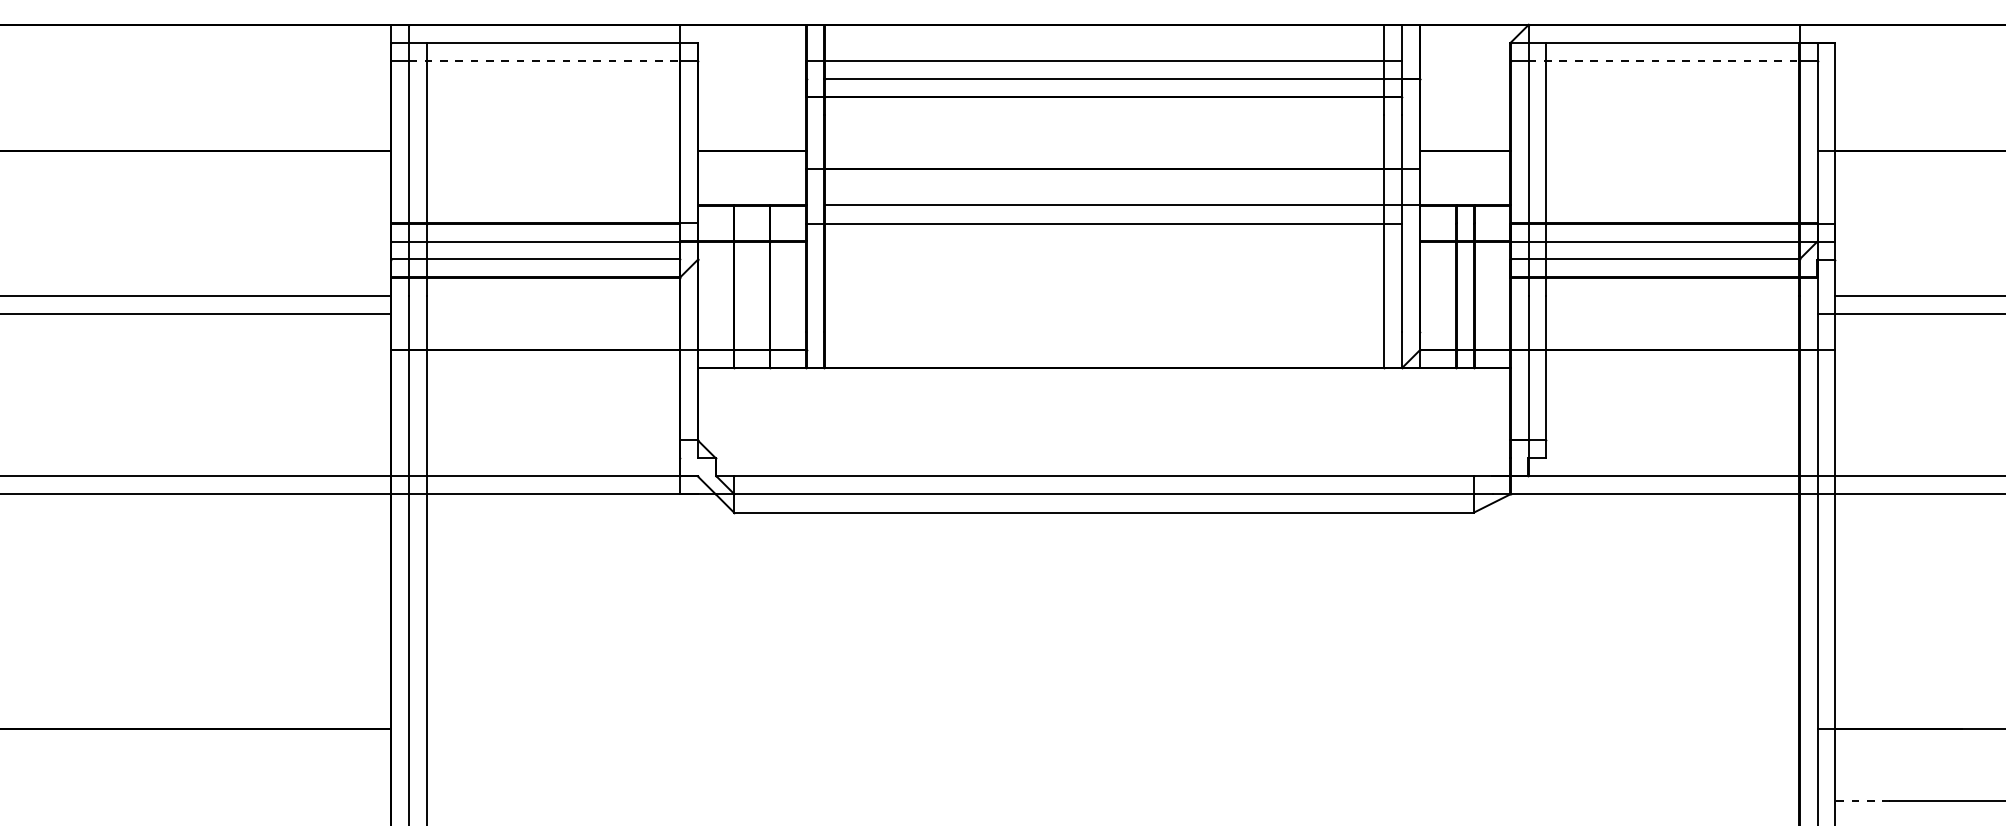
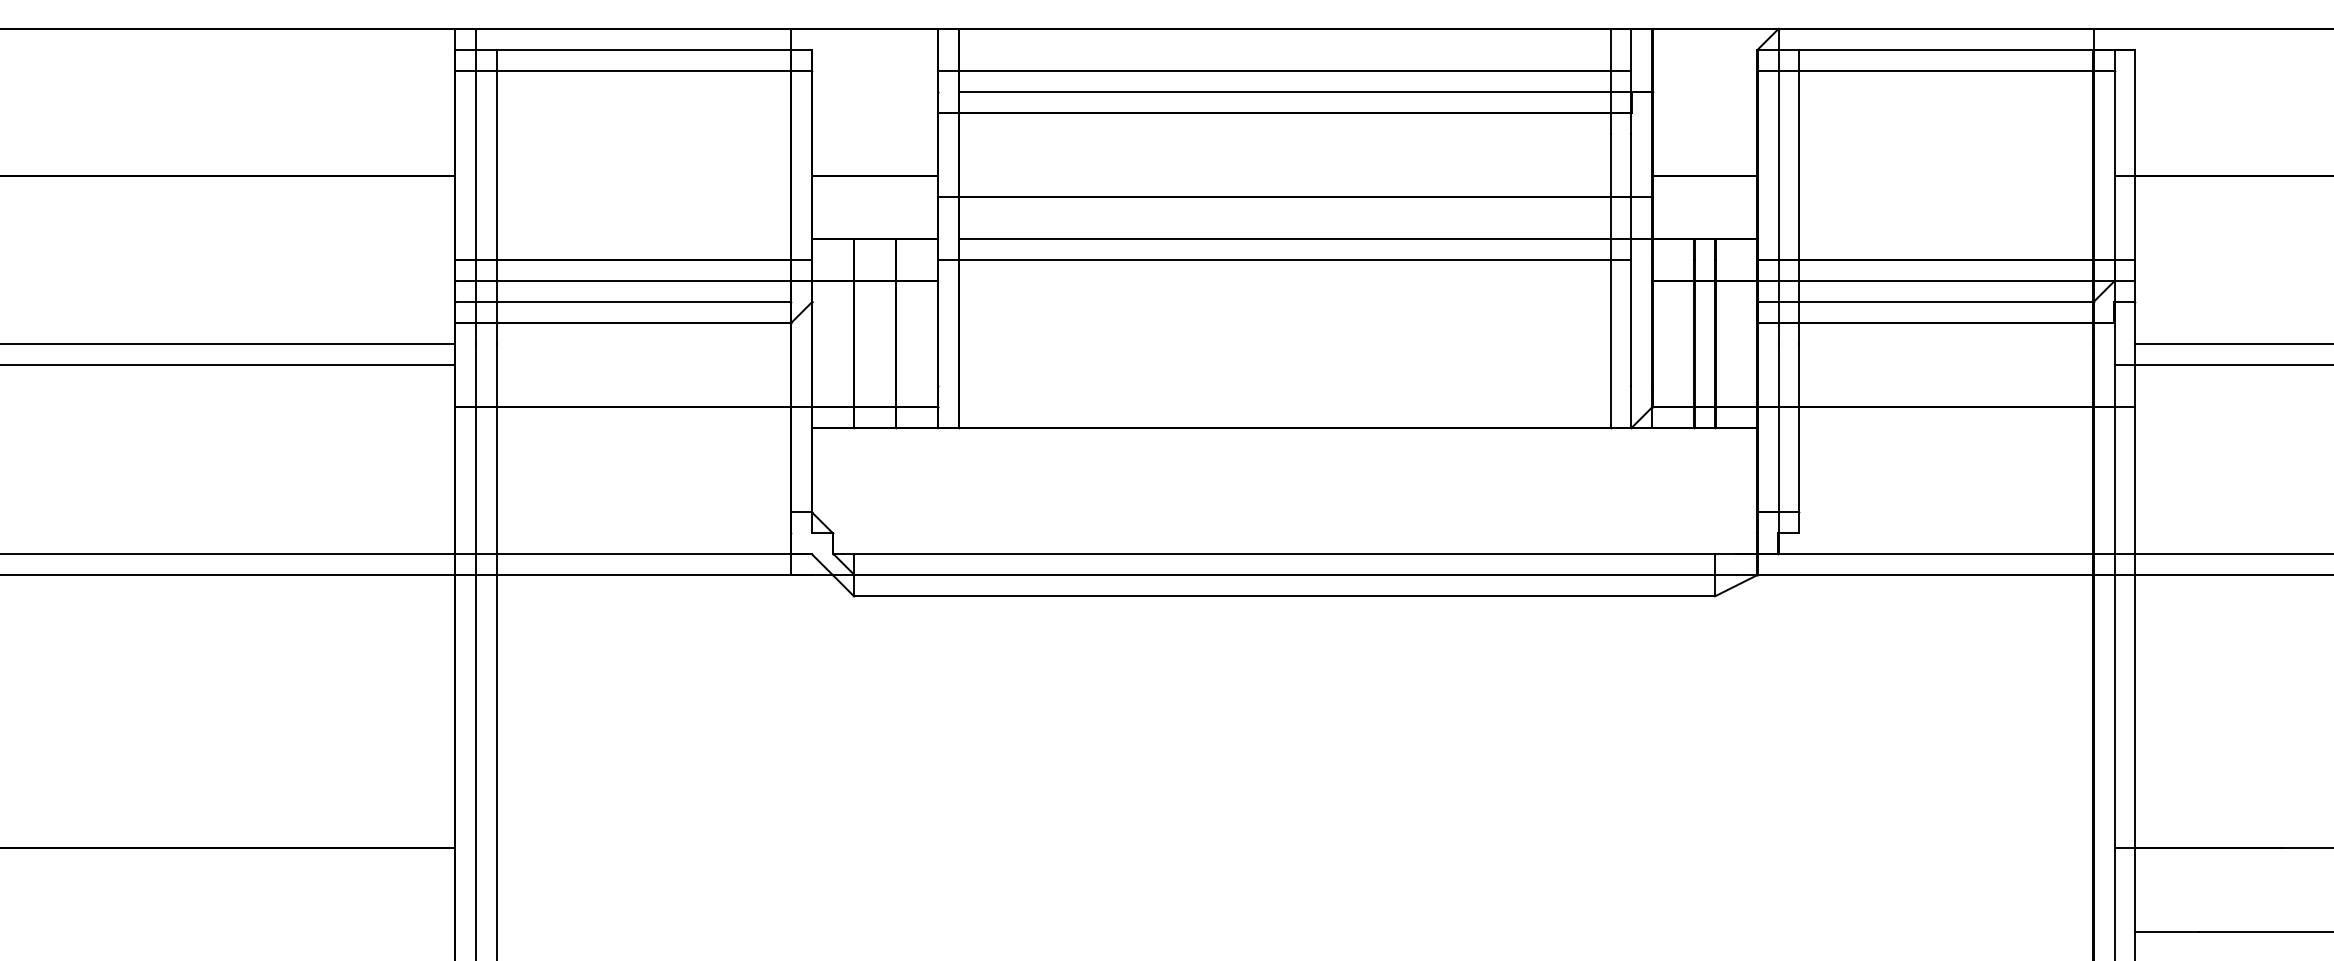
line: (544, 60) -> (633, 70), dashed -> solid
line: (1664, 60) -> (1936, 70), dashed -> solid
line: (1862, 801) -> (2167, 932), dashed -> solid

